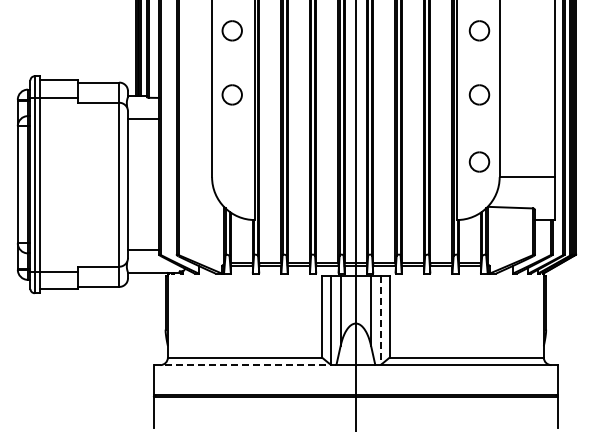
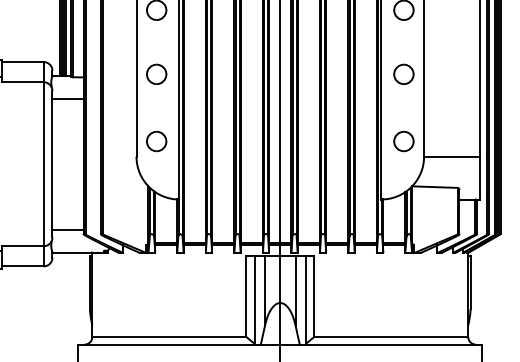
part: (231, 161) -> (155, 140), added
line: (381, 320) -> (305, 299), dashed -> solid
line: (245, 365) -> (169, 344), dashed -> solid

